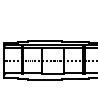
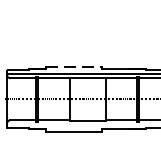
line: (44, 40) -> (73, 66), solid -> dashed

